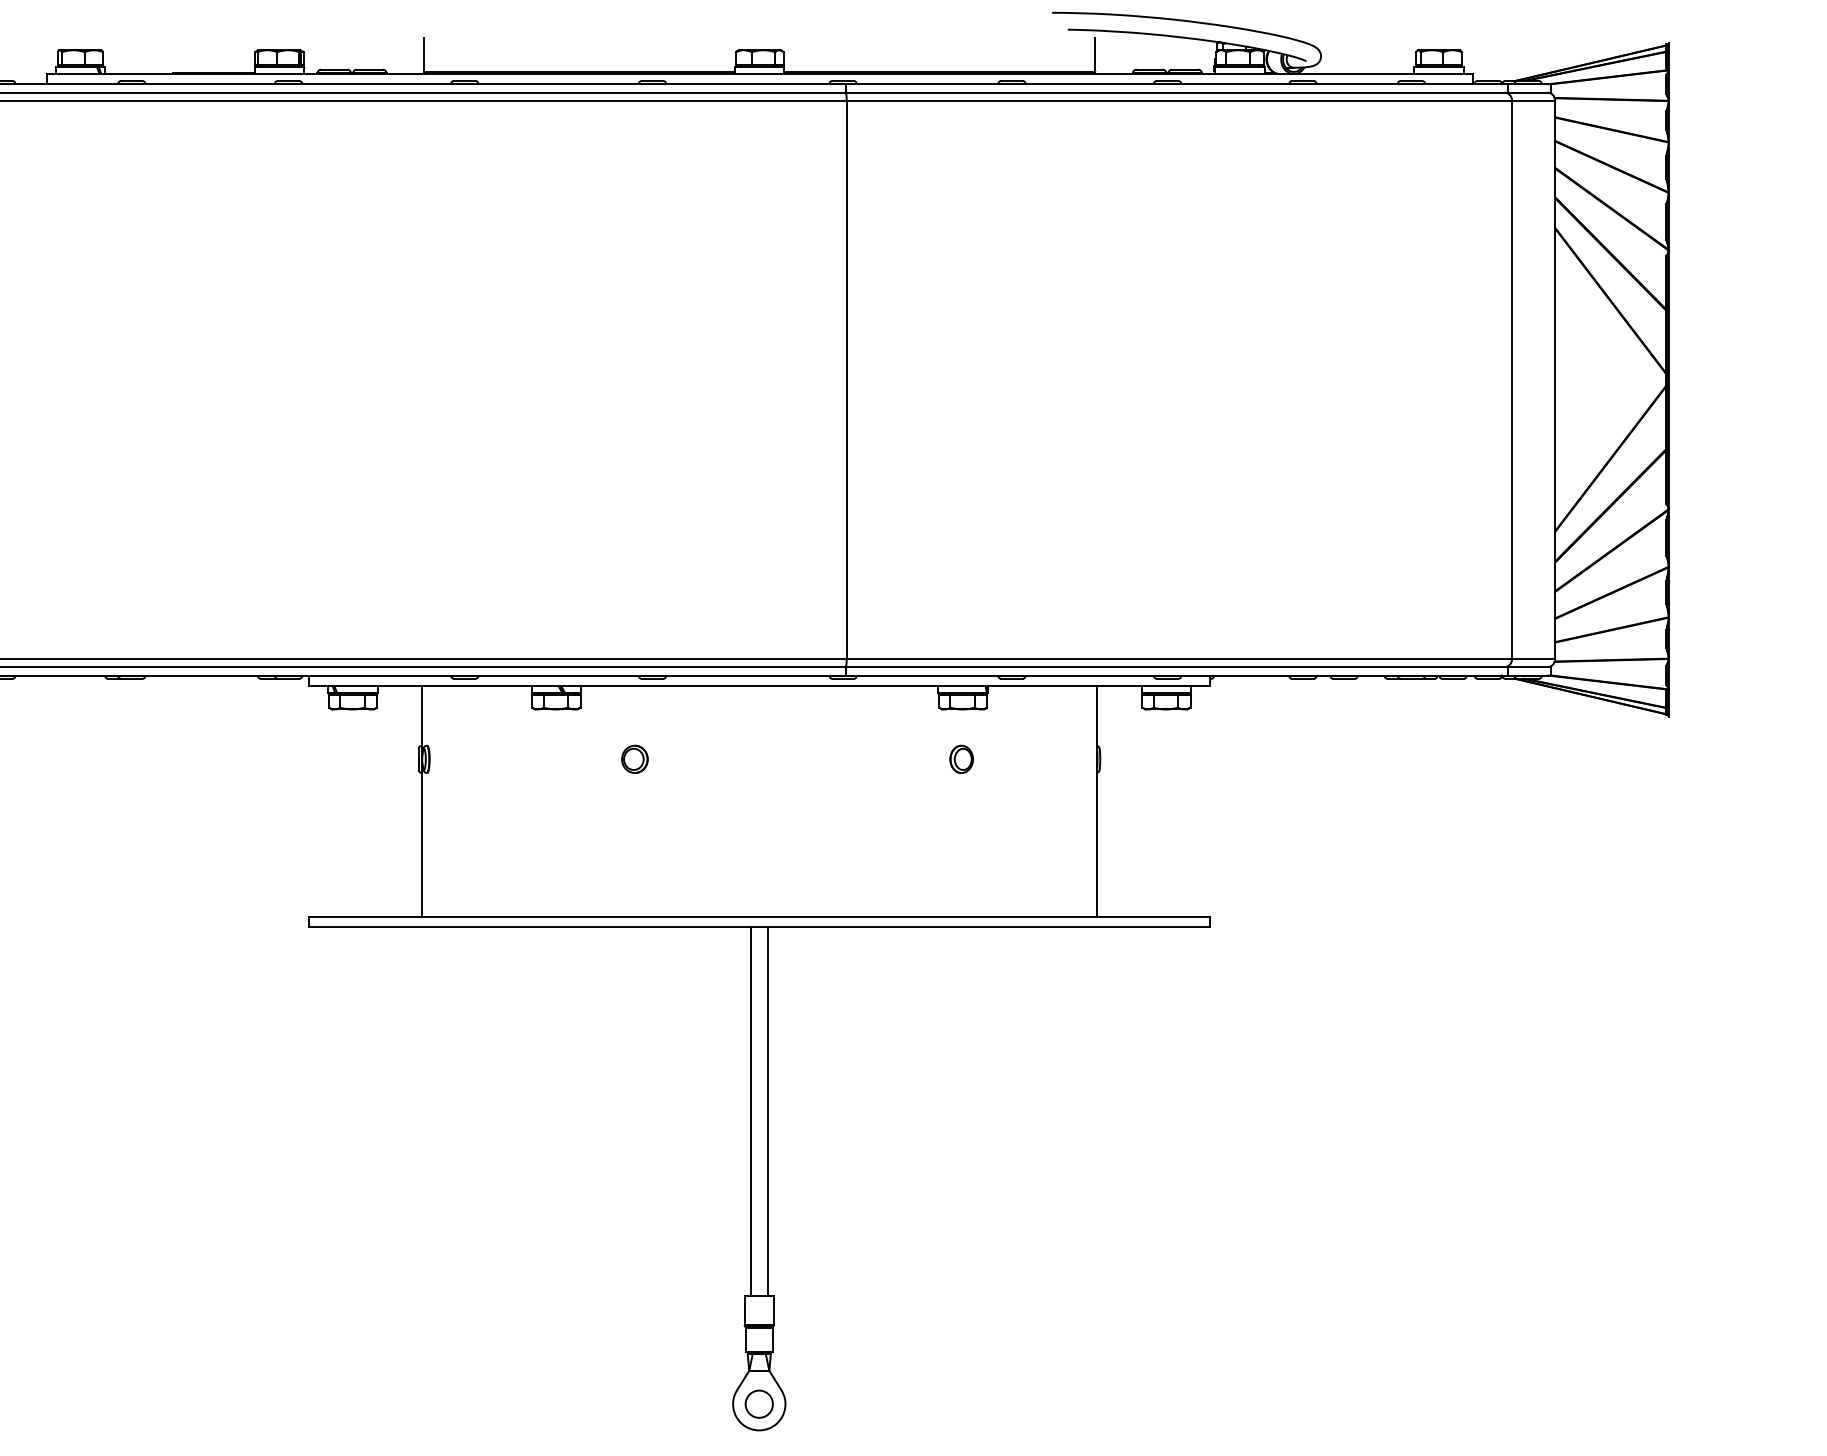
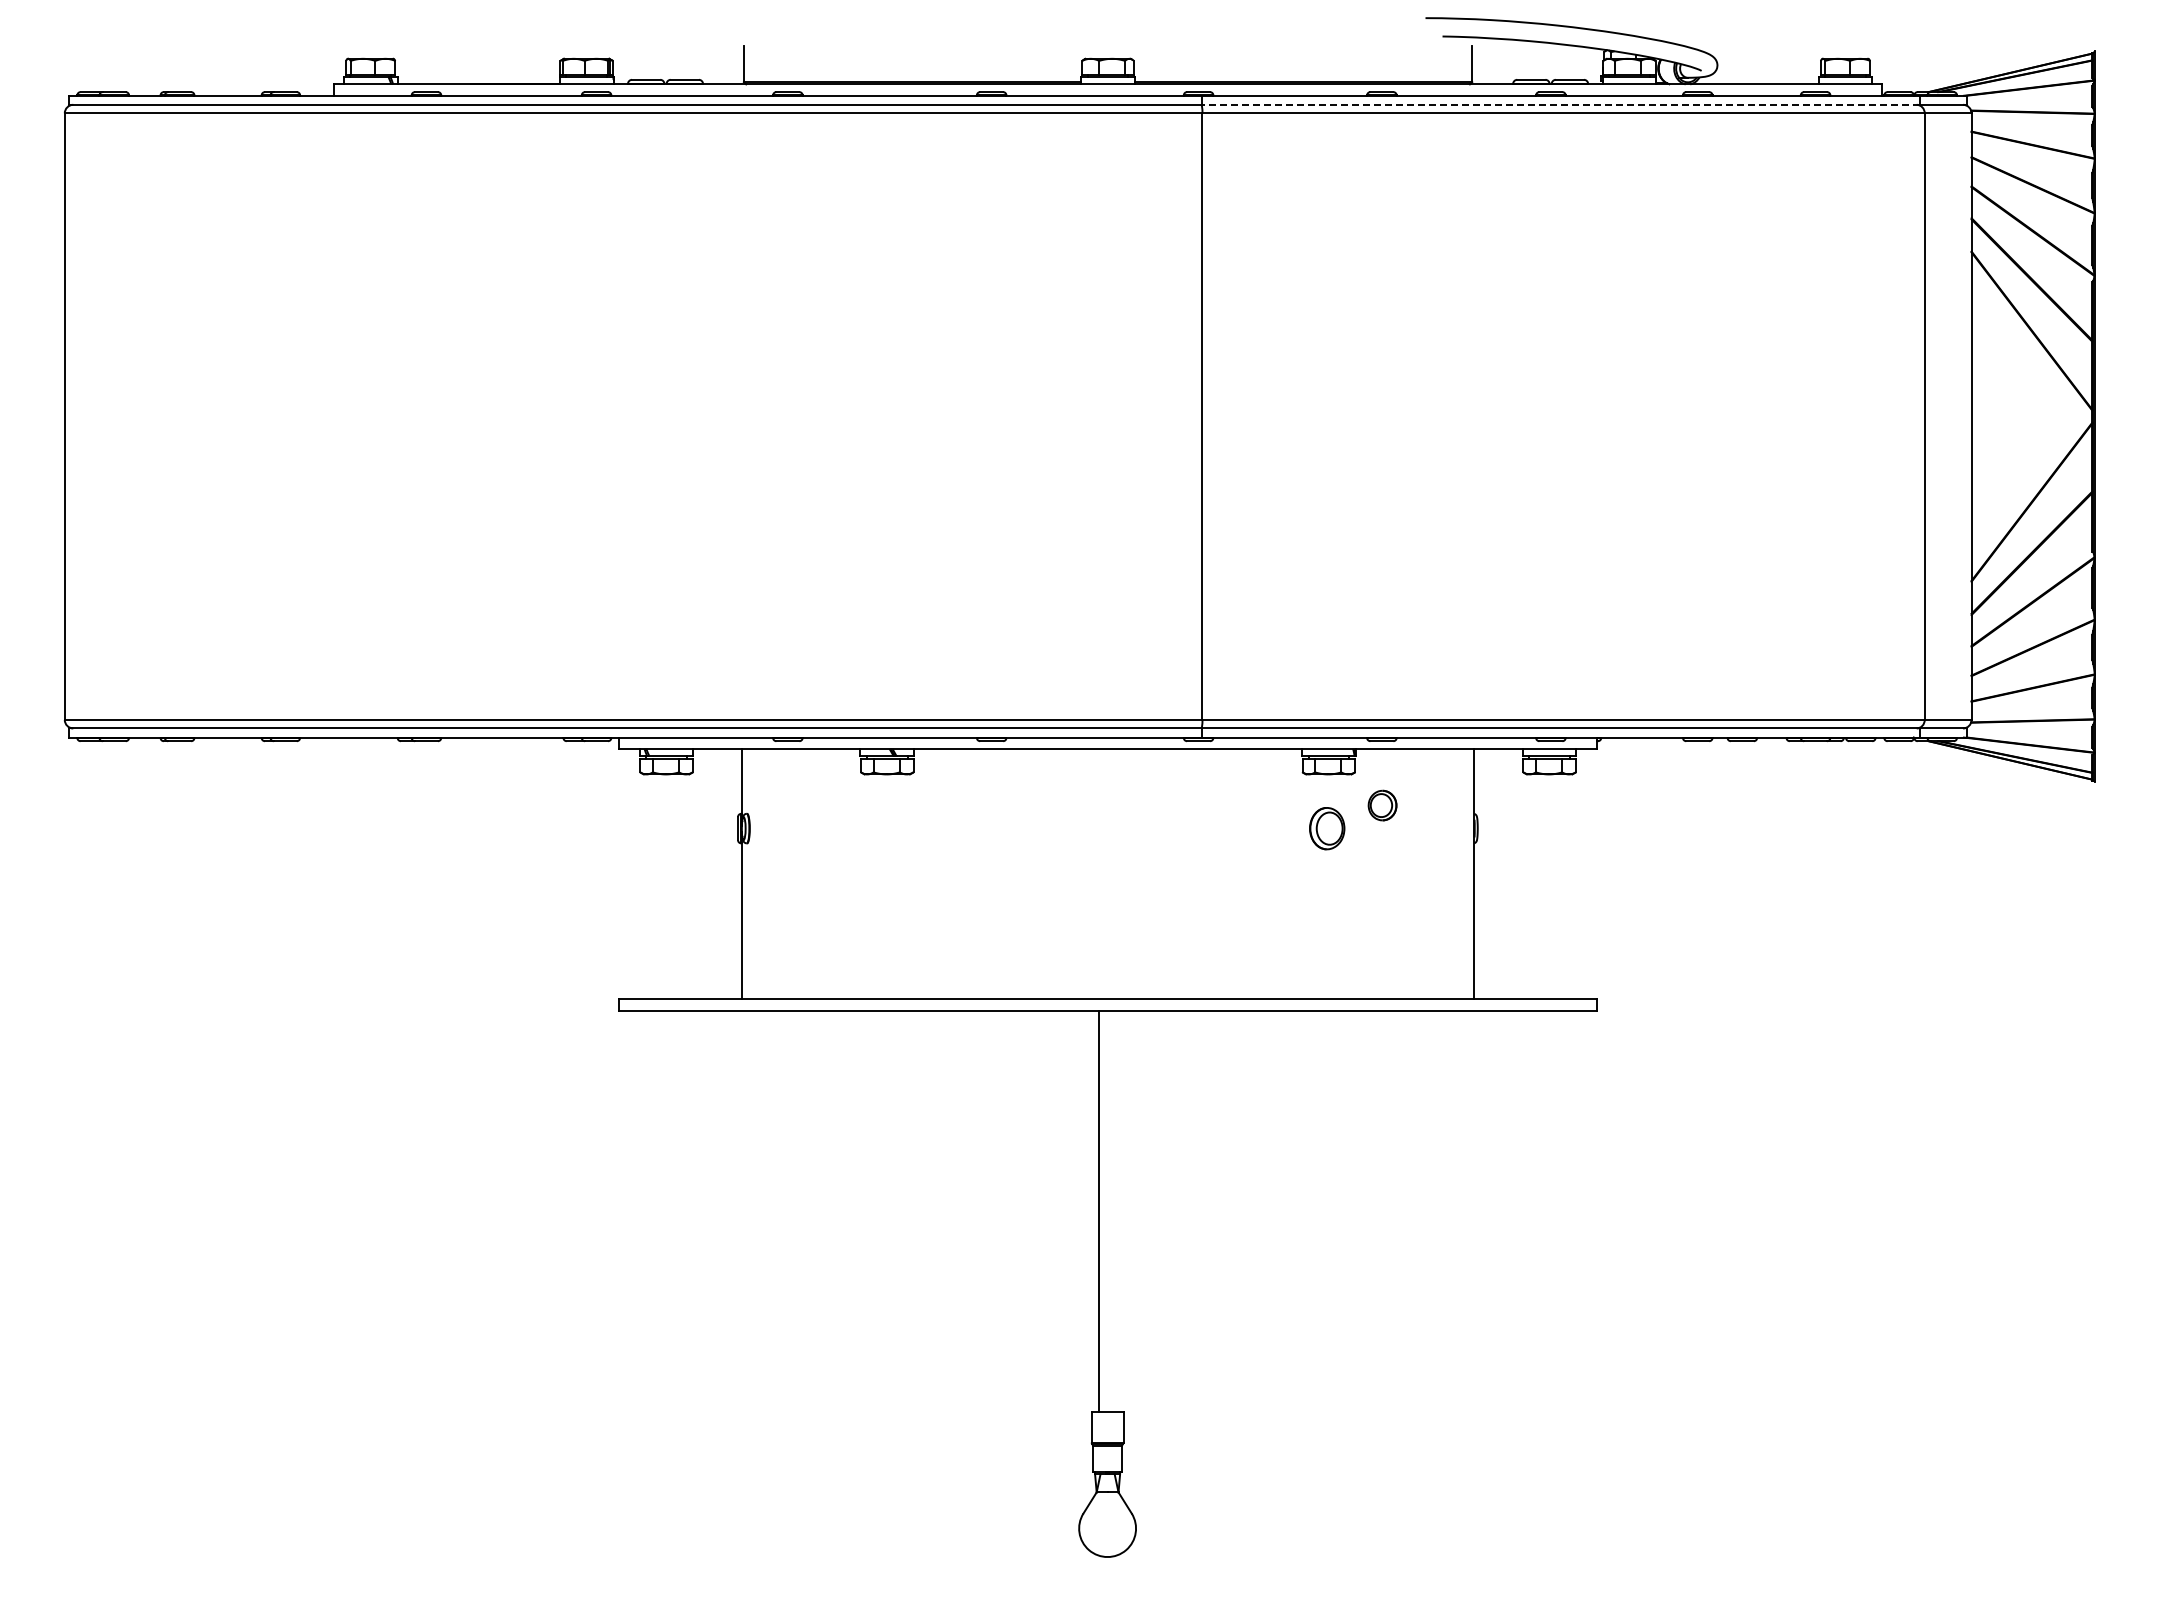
line: (1176, 92) -> (1560, 104), solid -> dashed
part: (634, 759) -> (1382, 805), moved
part: (961, 759) -> (1327, 828), size x1.4
line: (767, 1111) -> (1116, 1210), removed
circle: (759, 1404) -> (1107, 1528), removed

